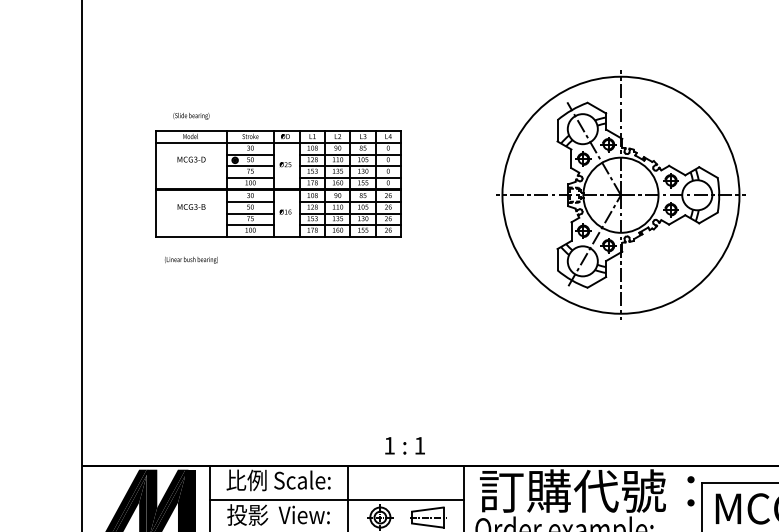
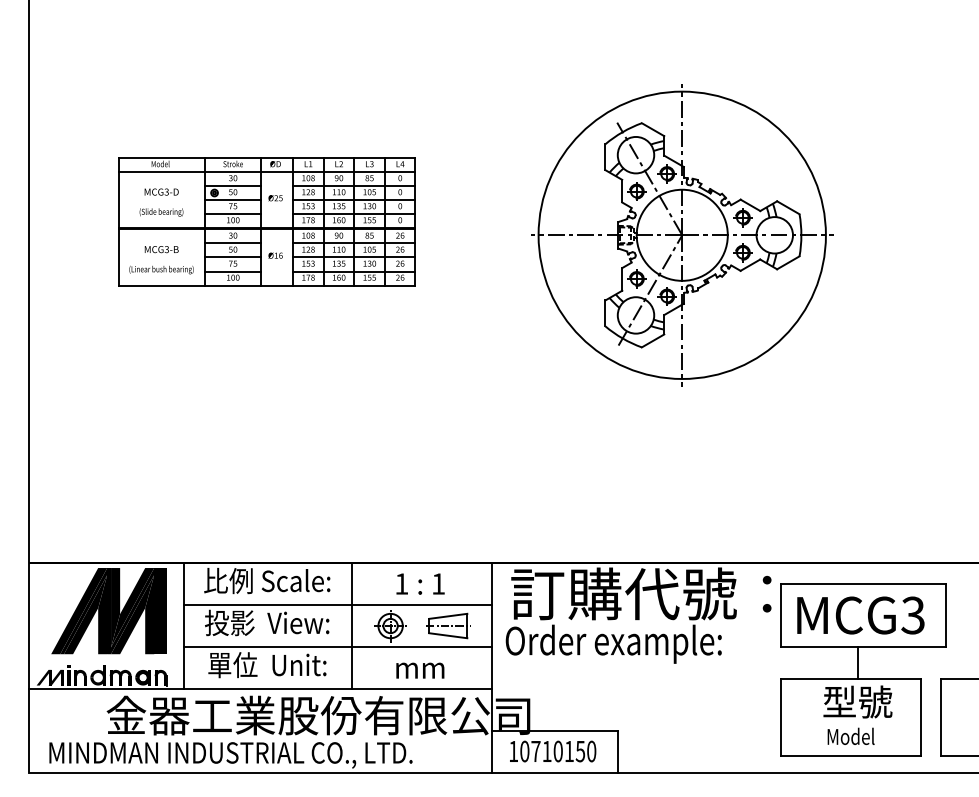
text: (191, 116) -> (161, 212), moved
text: (191, 259) -> (161, 269), moved
text: (405, 445) -> (420, 583), moved

